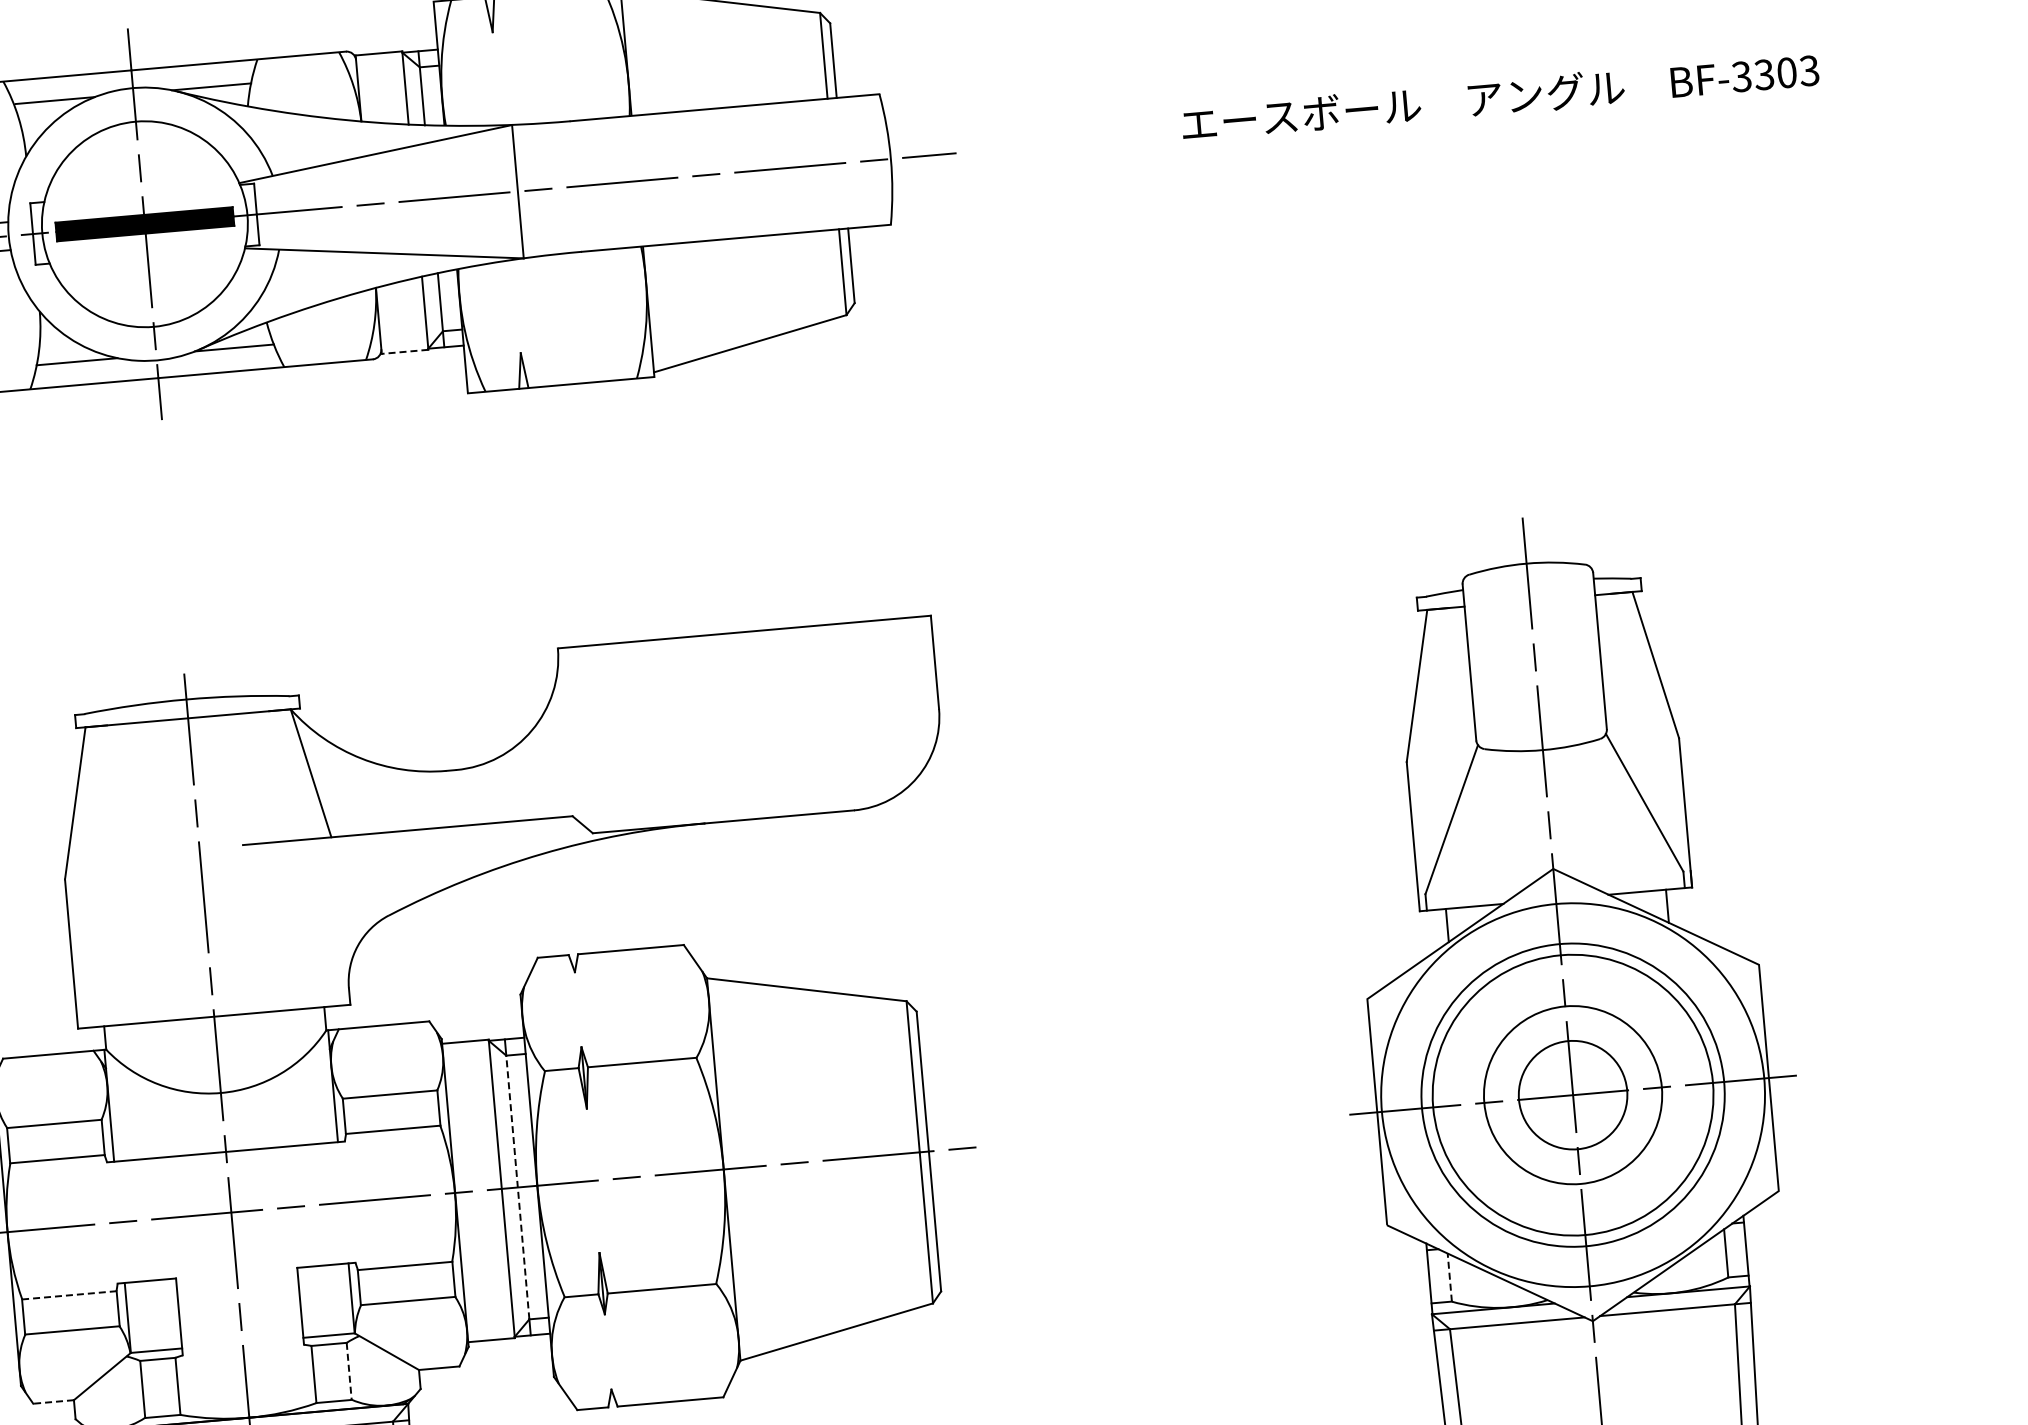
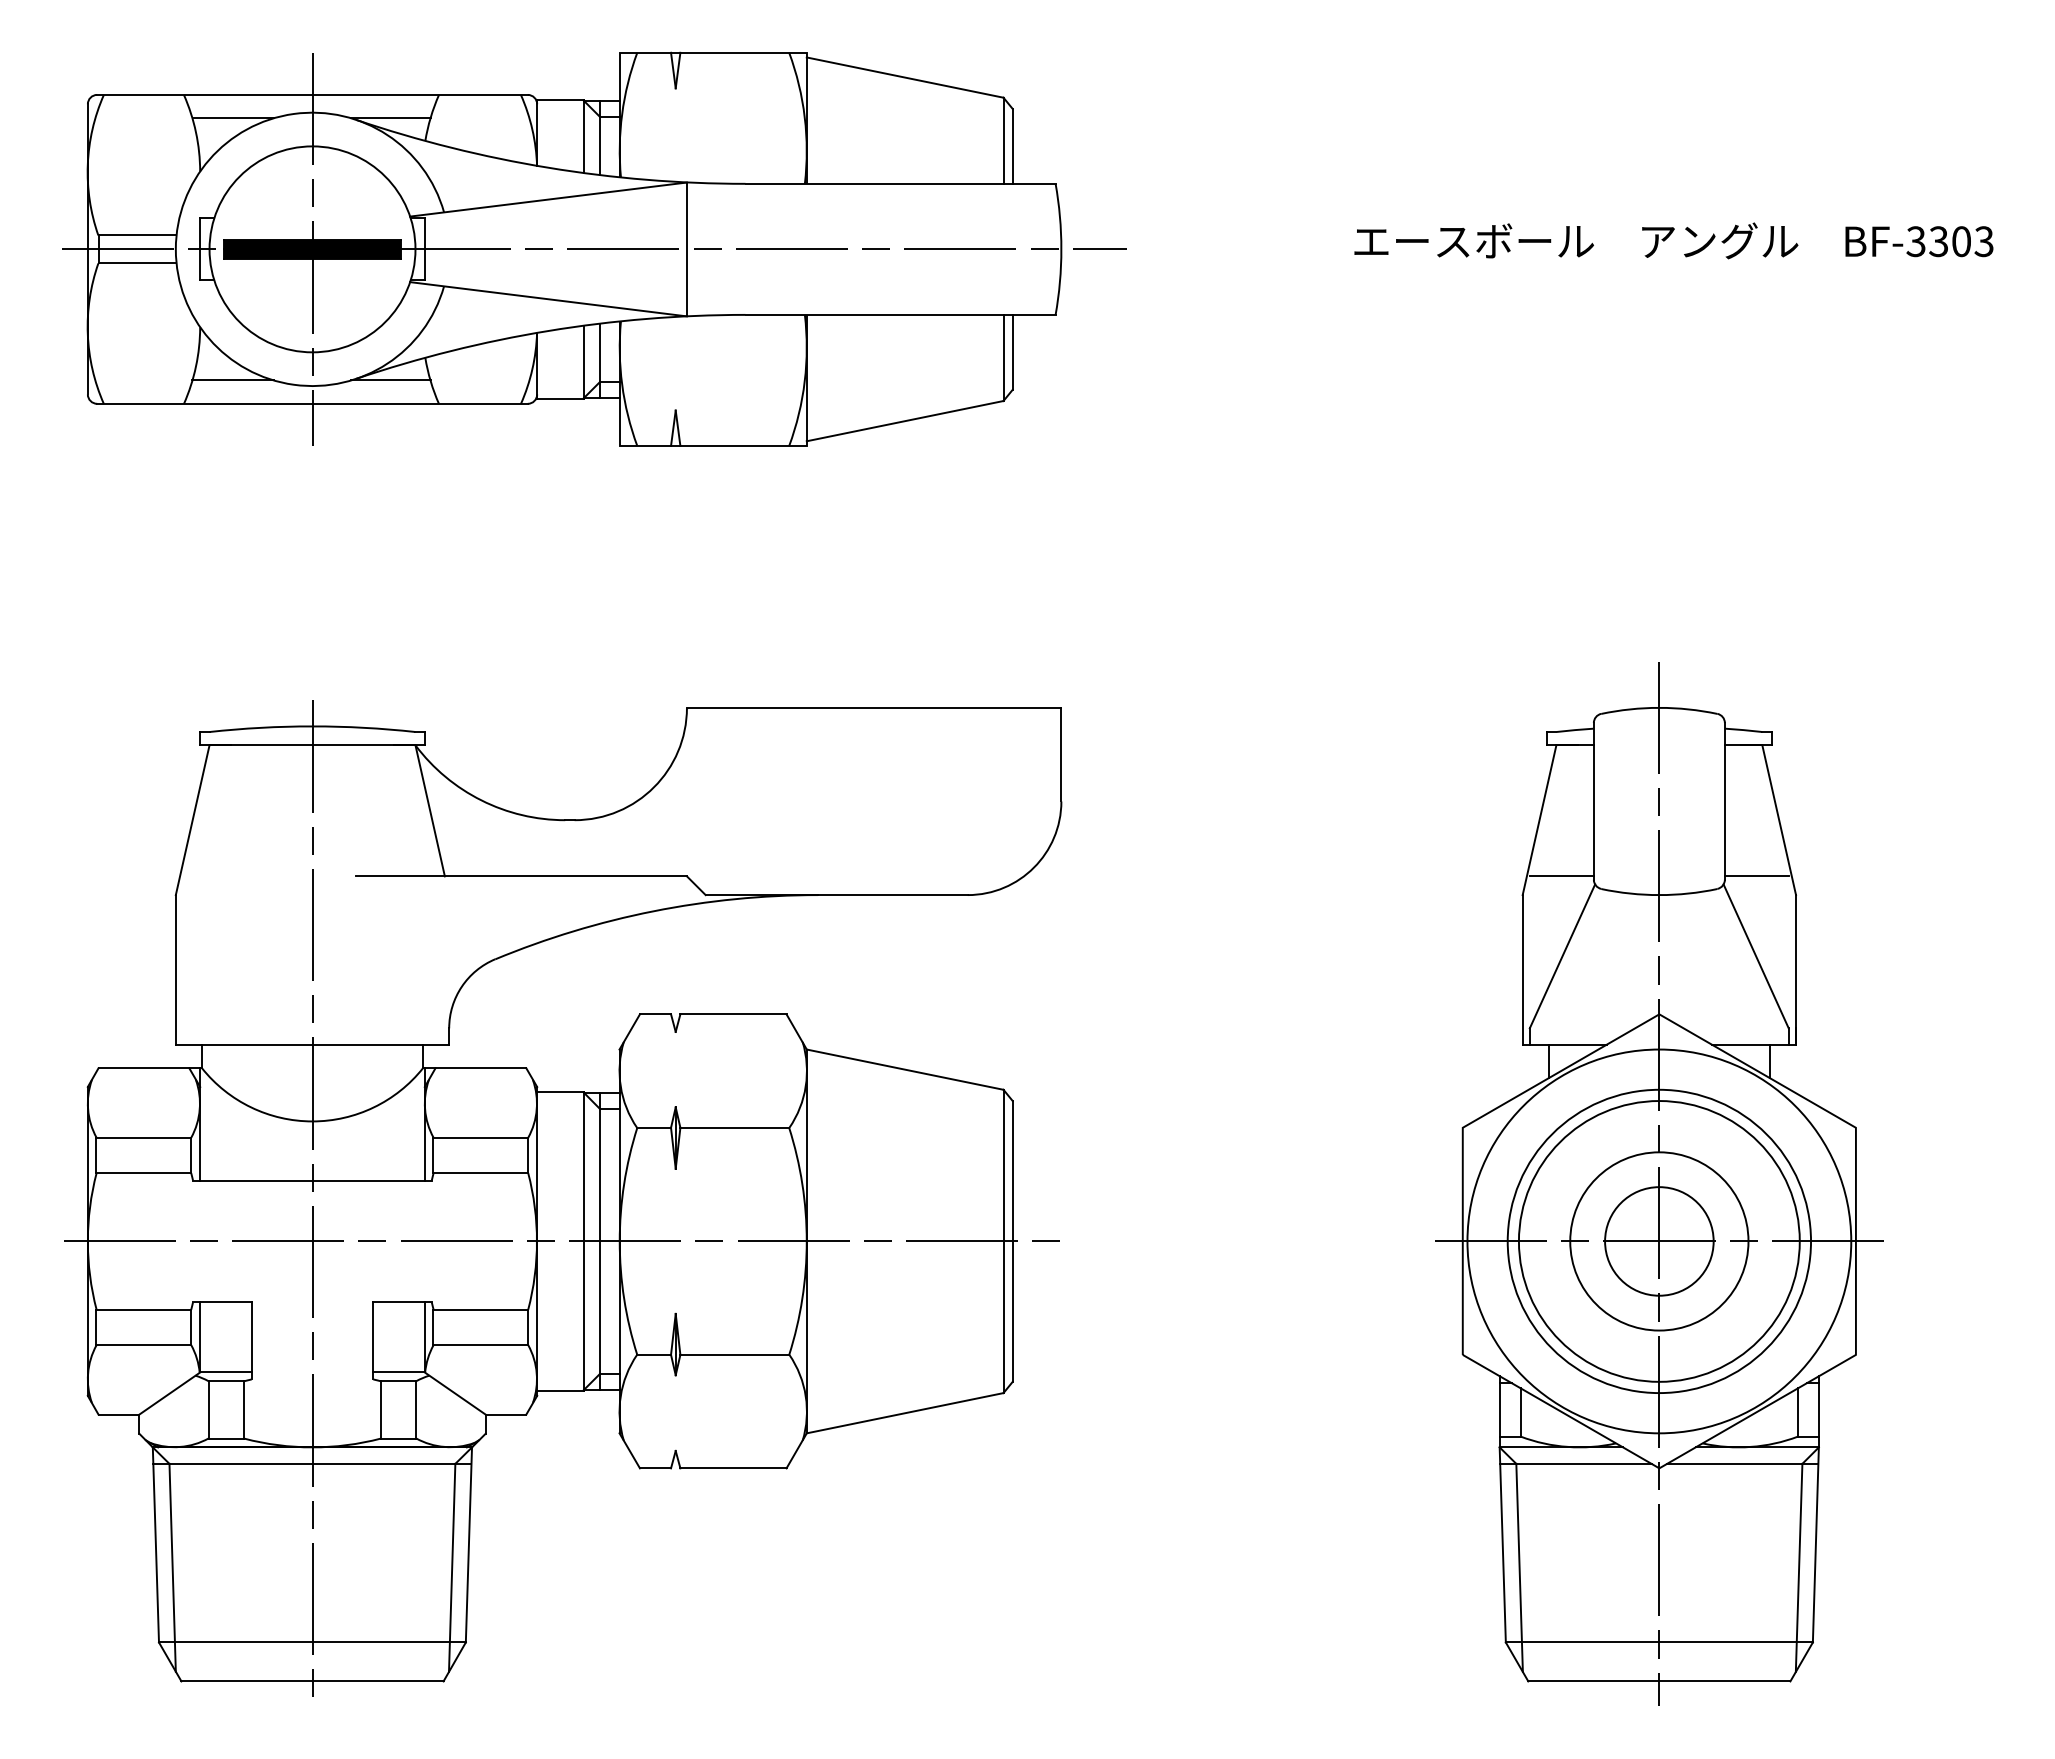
line: (405, 352) -> (560, 399), dashed -> solid
line: (1638, 723) -> (1756, 876), added
line: (1443, 740) -> (1561, 876), added
line: (518, 1186) -> (600, 1240), dashed -> solid
line: (1449, 1276) -> (1520, 1411), dashed -> solid
line: (69, 1295) -> (144, 1309), dashed -> solid
line: (349, 1370) -> (416, 1409), dashed -> solid
line: (53, 1401) -> (118, 1414), dashed -> solid

